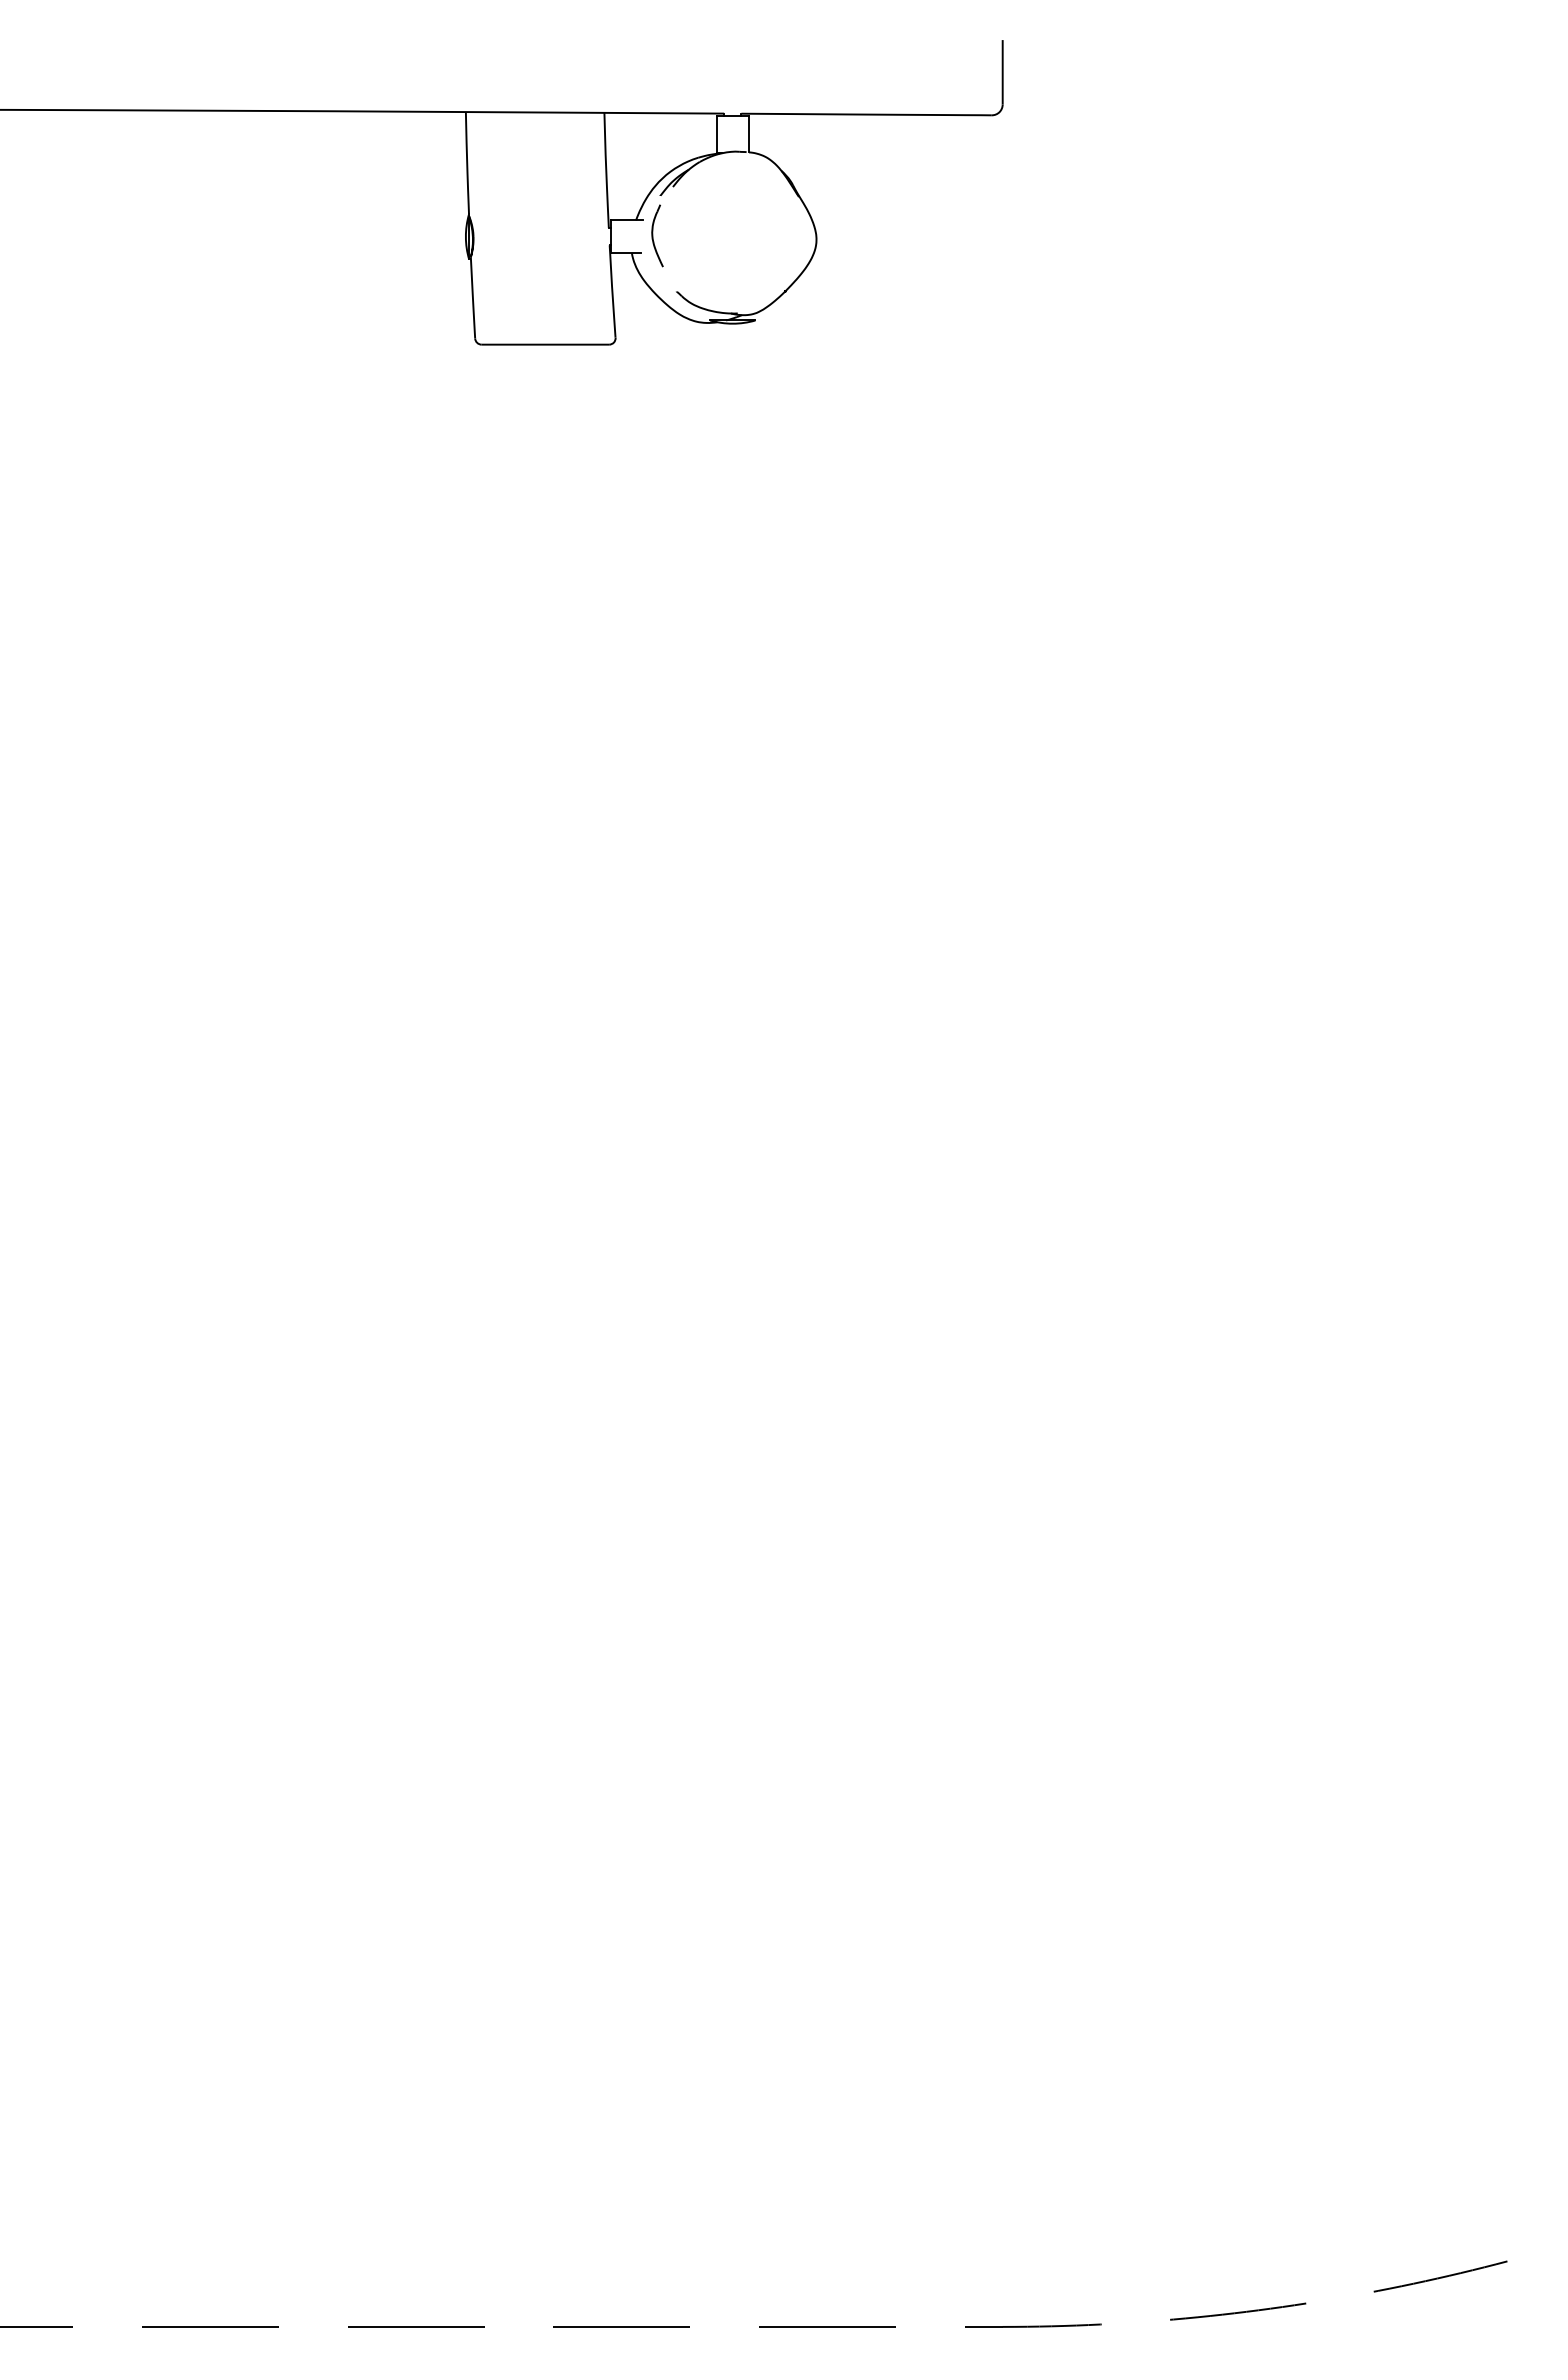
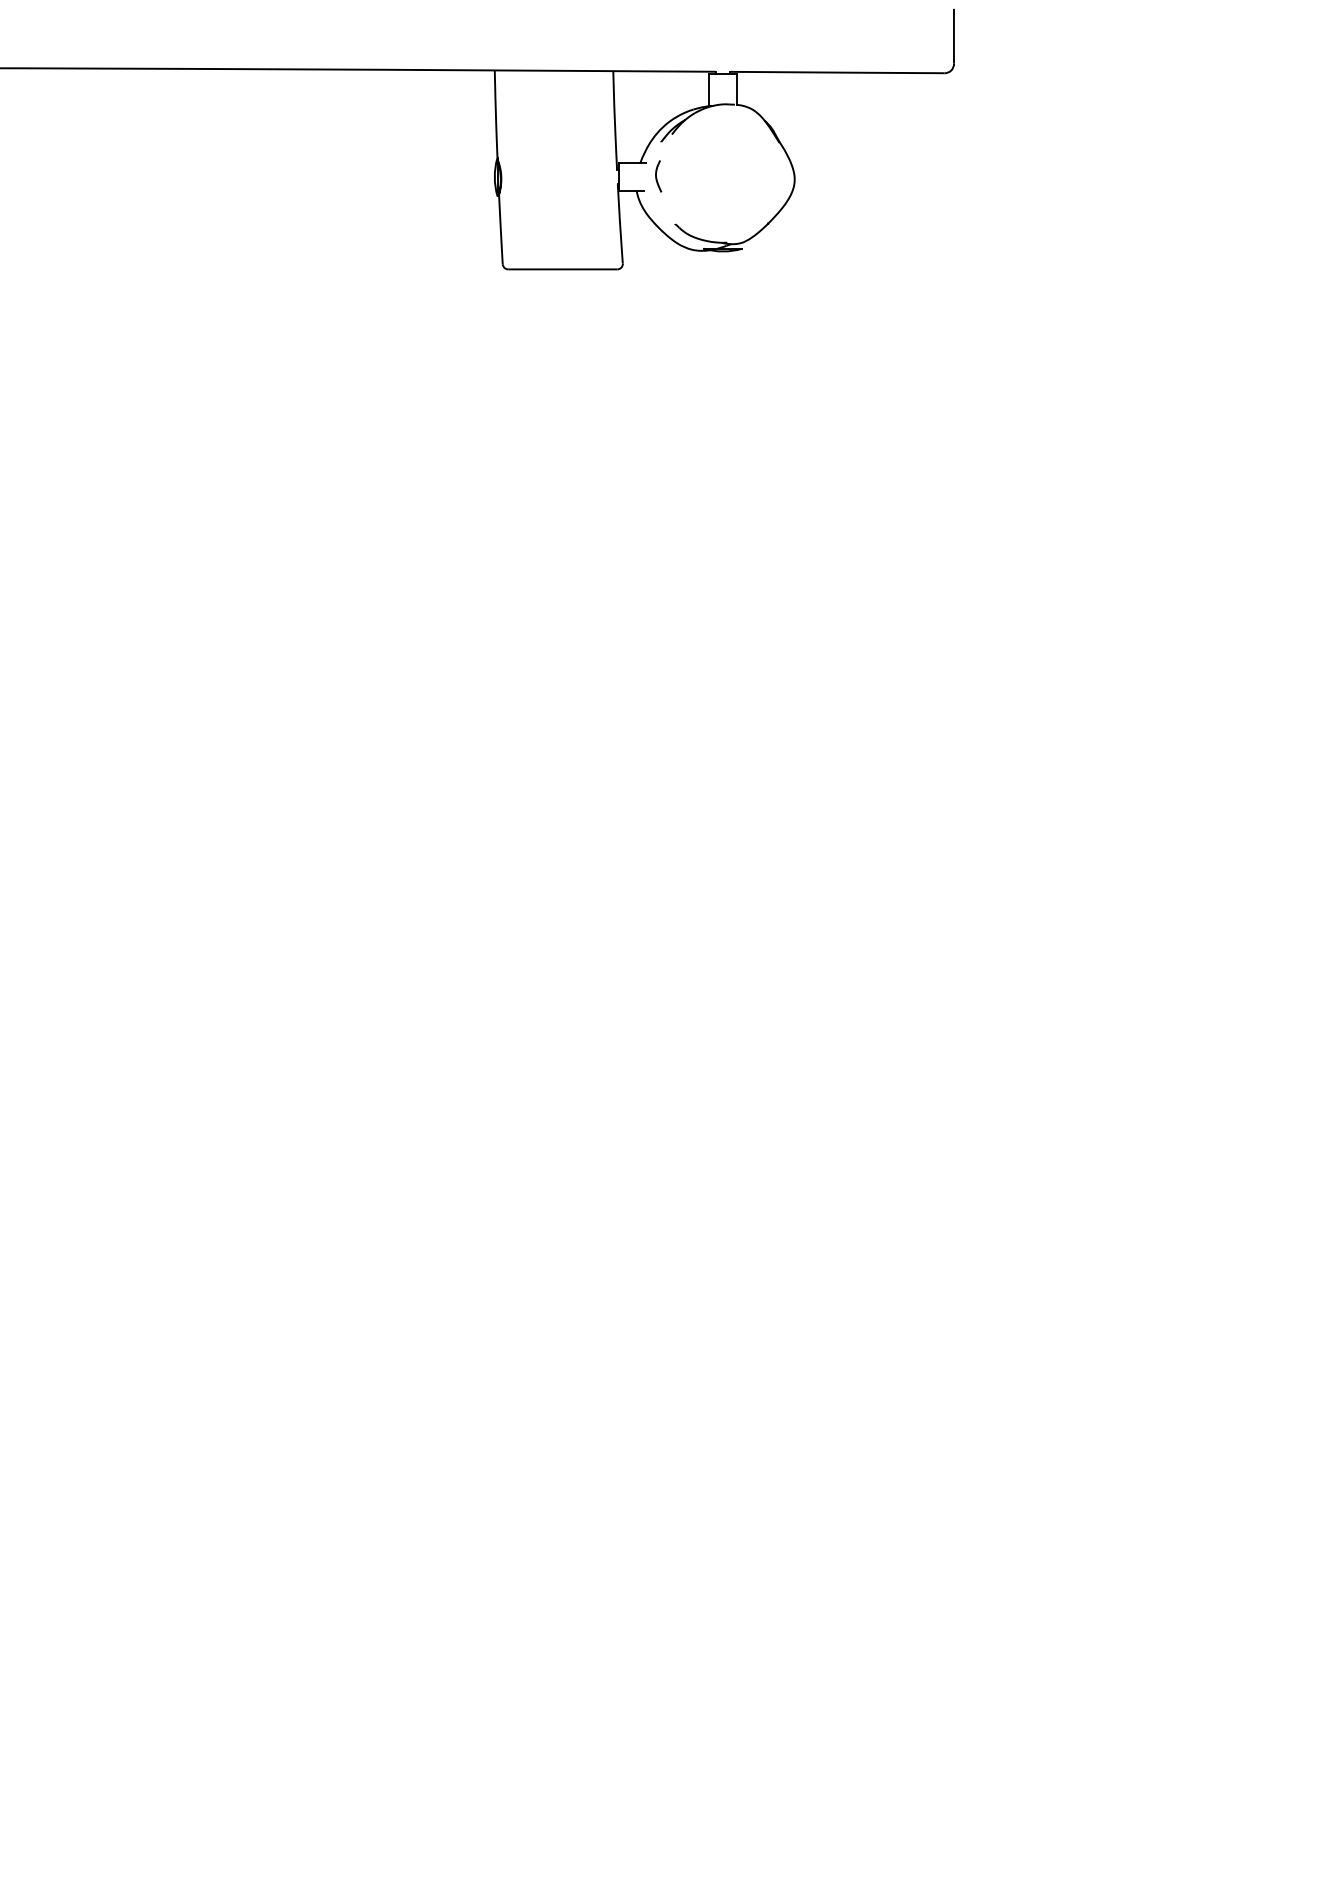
part: (657, 235) -> (658, 176), size x0.6

